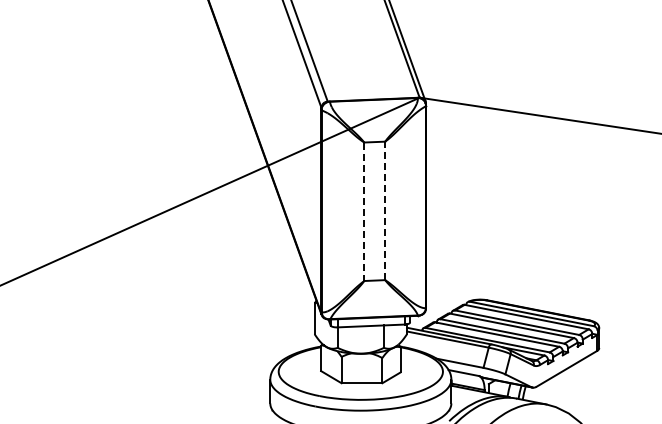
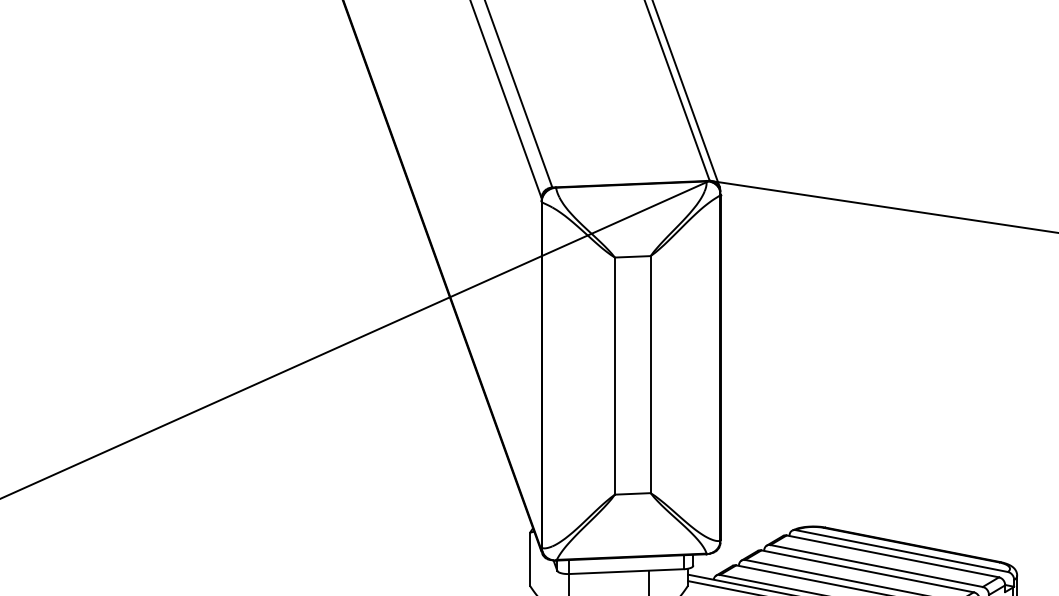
line: (385, 210) -> (651, 373), dashed -> solid
line: (364, 212) -> (615, 377), dashed -> solid

